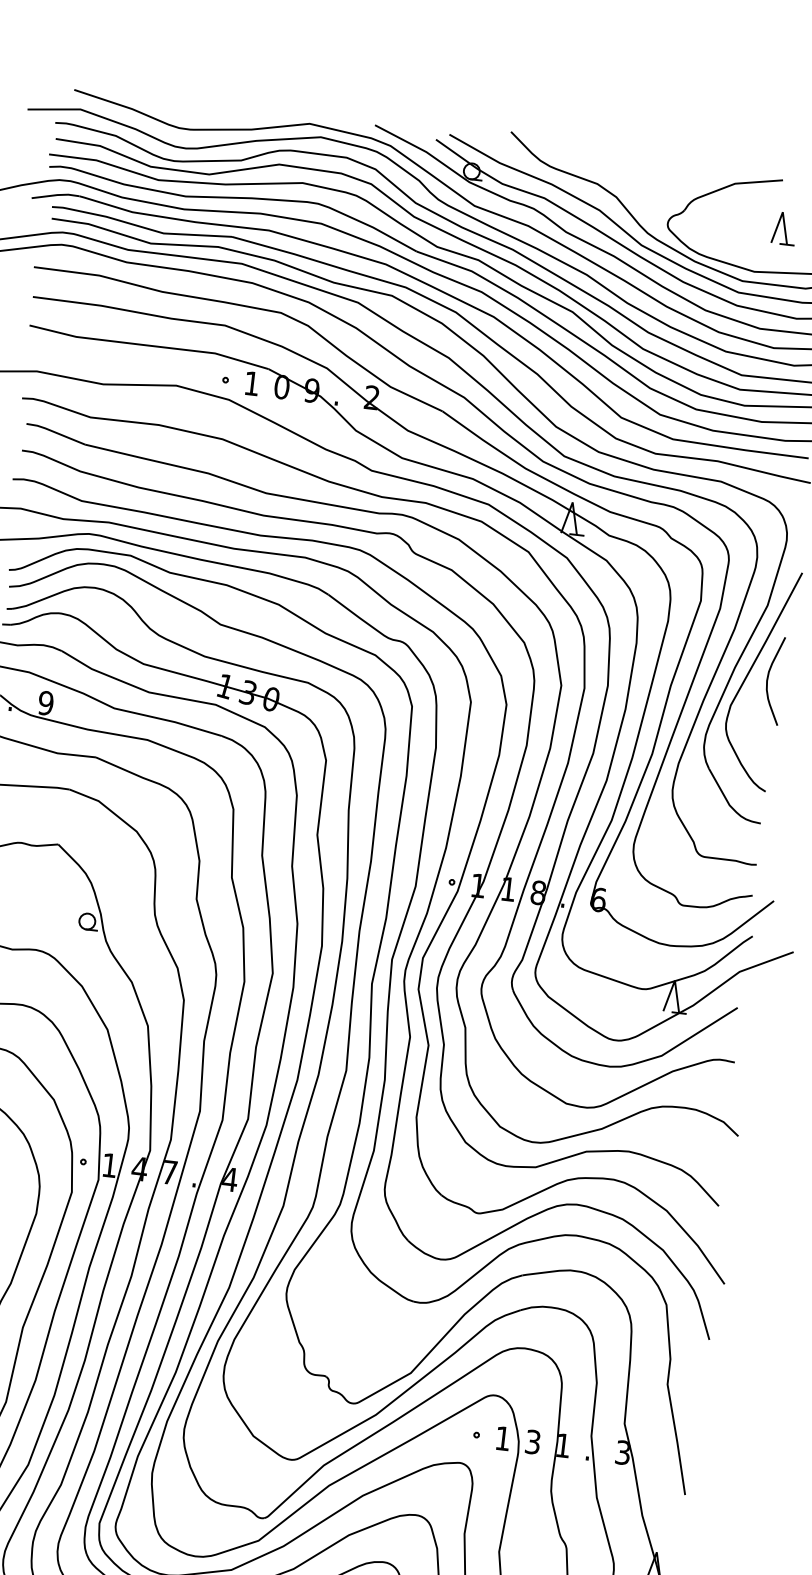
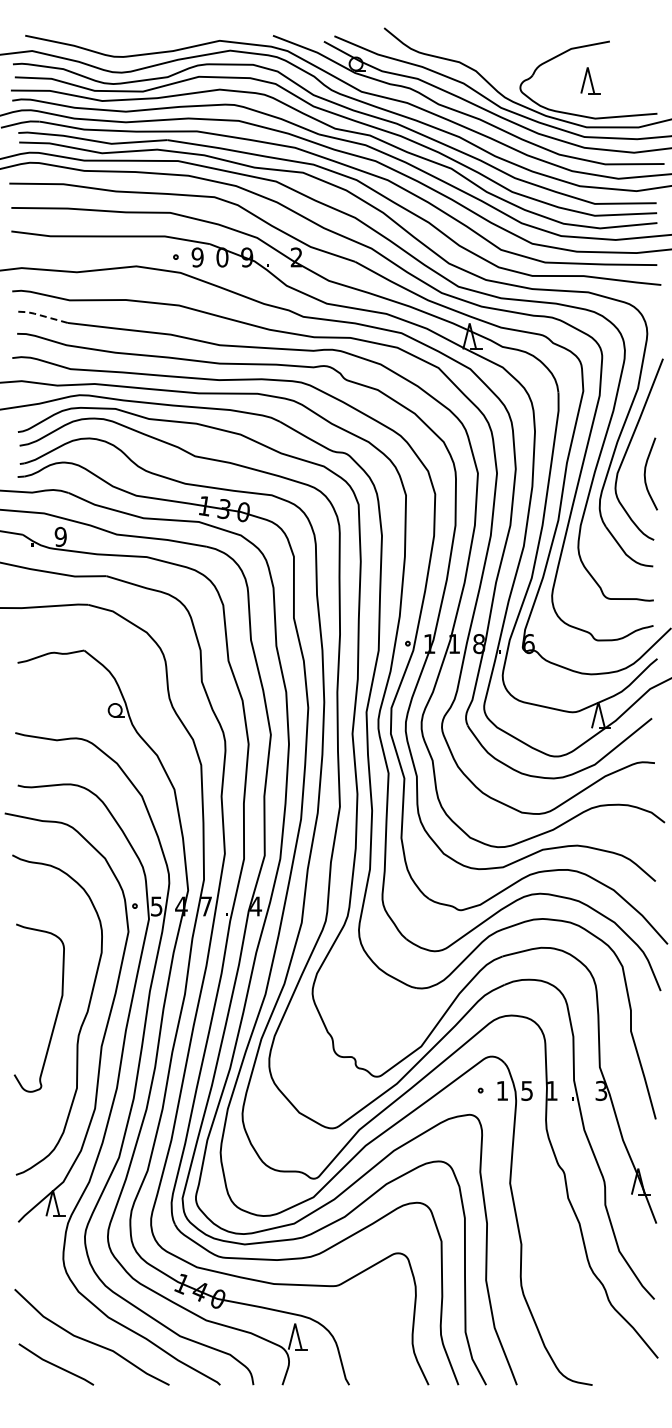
part: (784, 228) -> (590, 80), moved
text: (251, 383) -> (197, 257), 1 -> 9
line: (55, 431) -> (42, 315), solid -> dashed
curve: (768, 679) -> (645, 473), moved
text: (109, 1165) -> (156, 906), 1 -> 5
text: (533, 1441) -> (527, 1090), 3 -> 5

